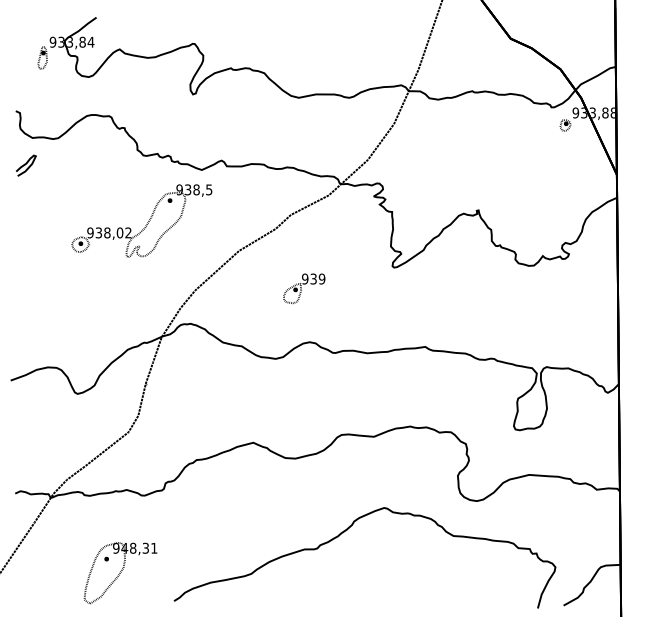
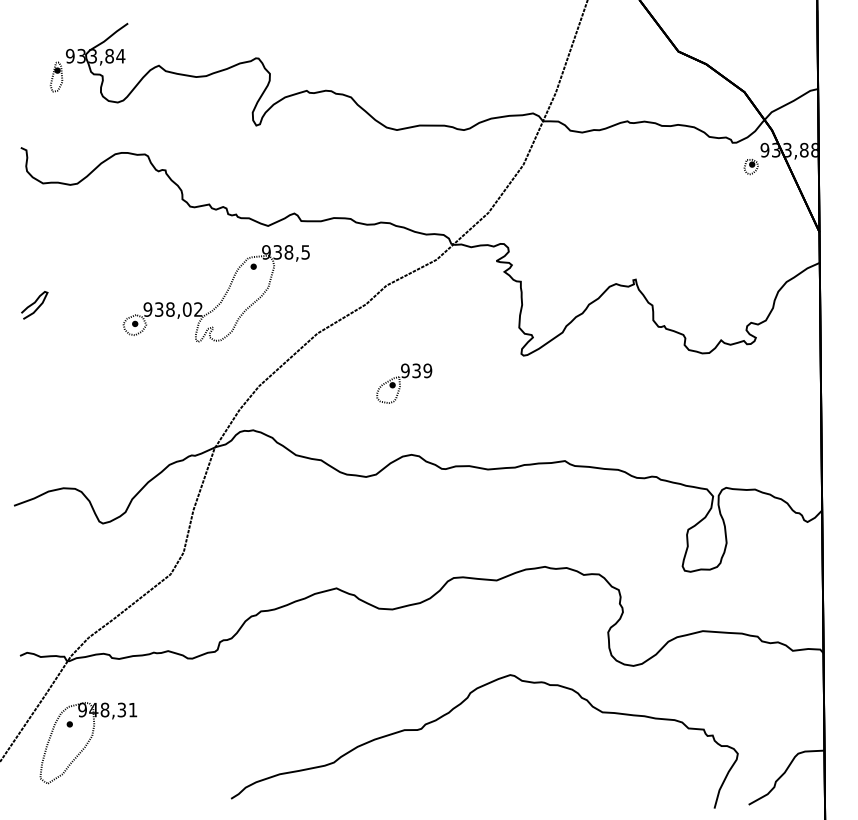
curve: (26, 164) -> (35, 303), moved
part: (147, 222) -> (223, 295), moved
part: (120, 573) -> (88, 743), moved

